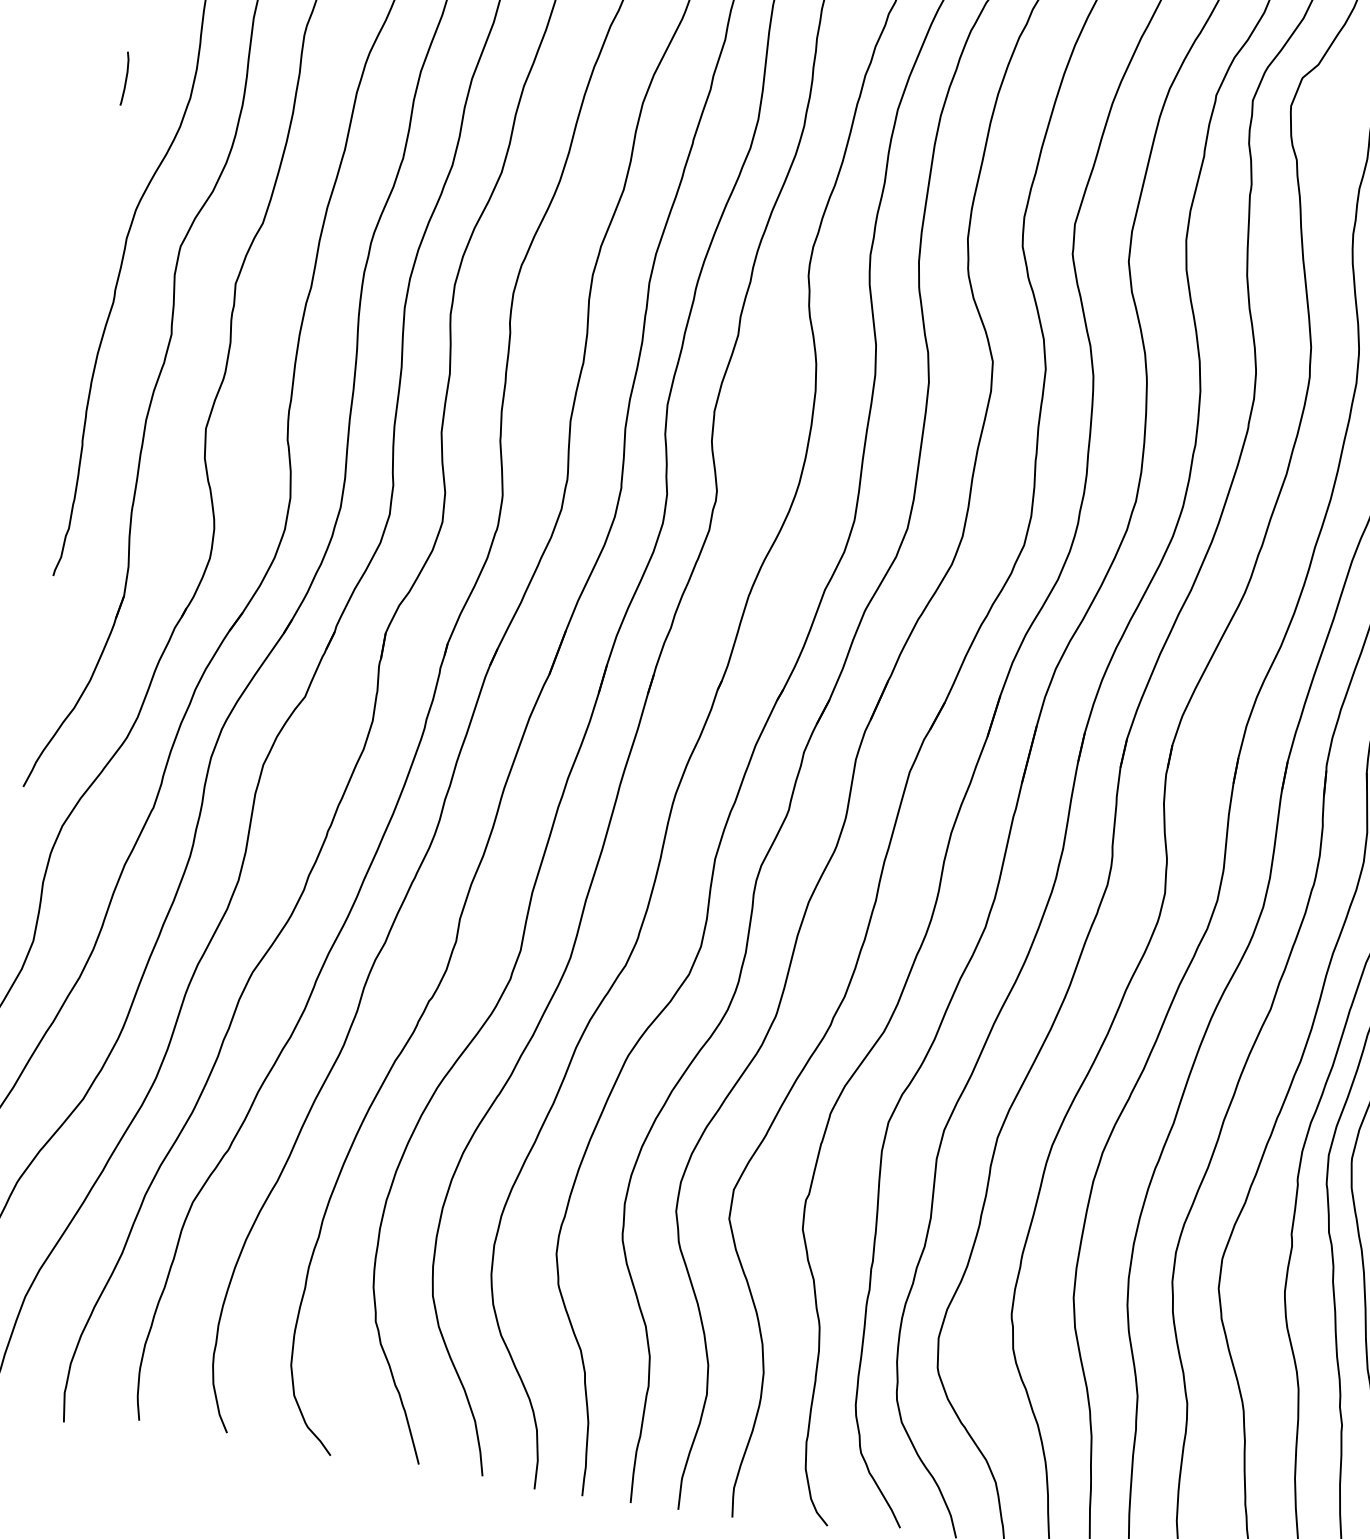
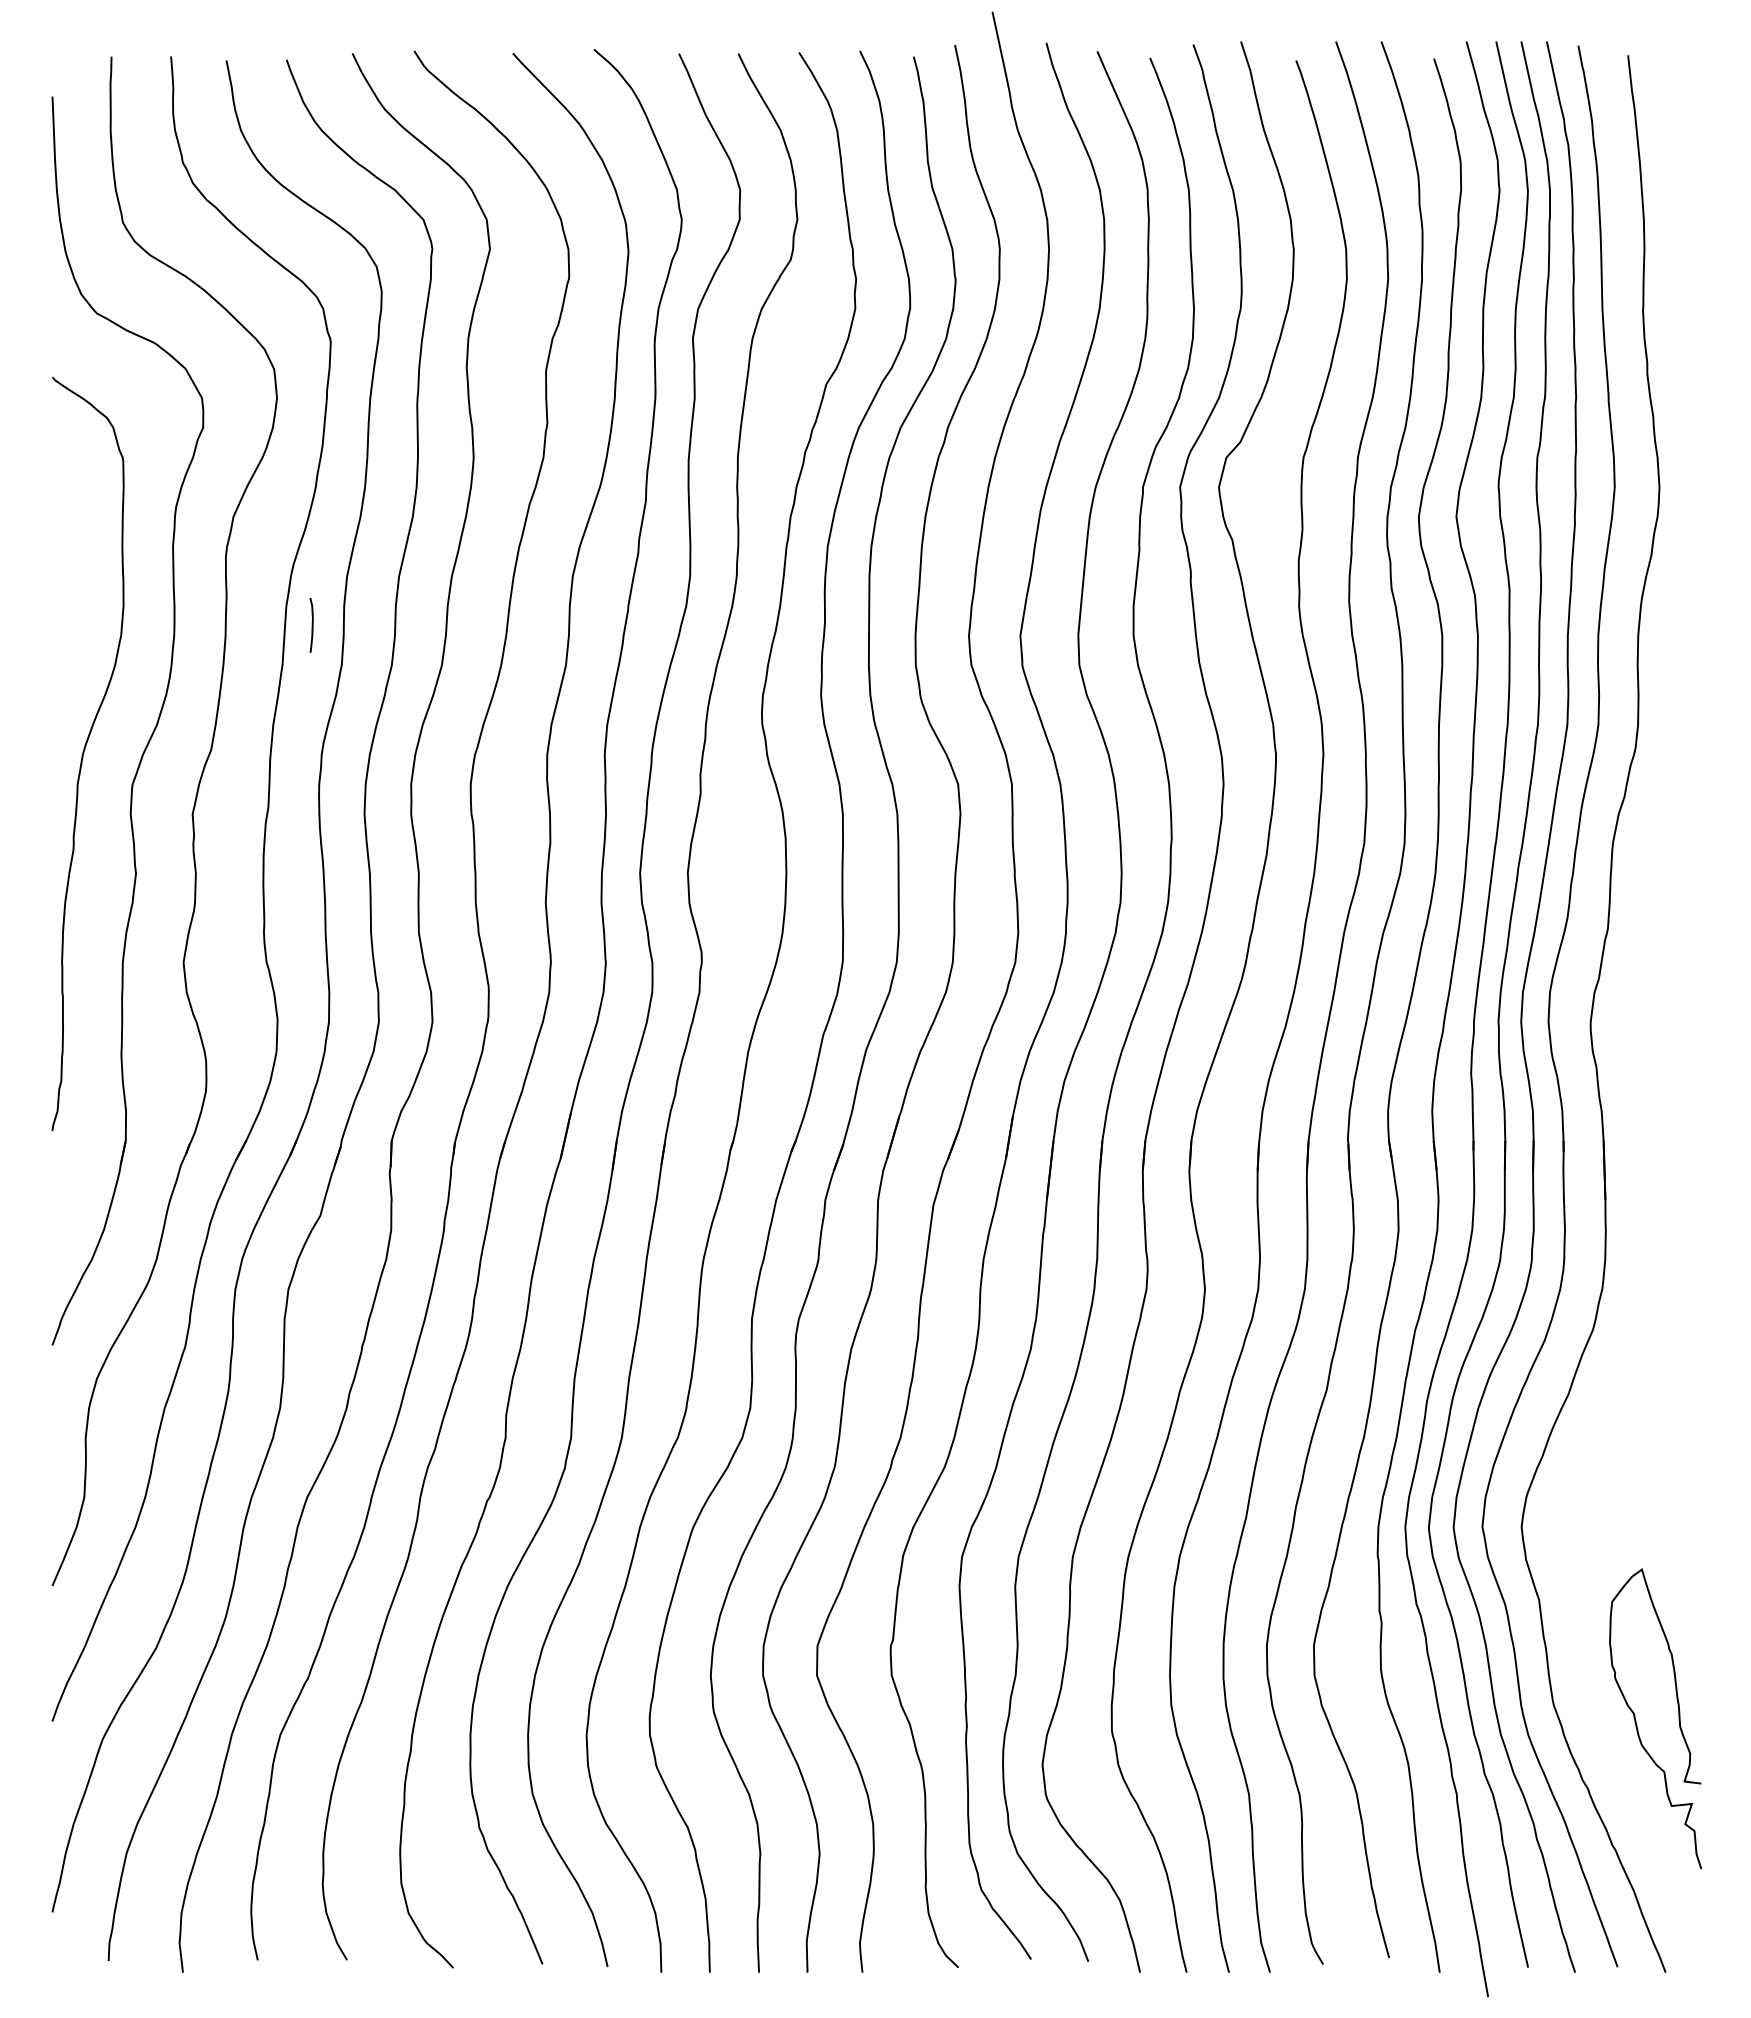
curve: (125, 78) -> (311, 625), moved

